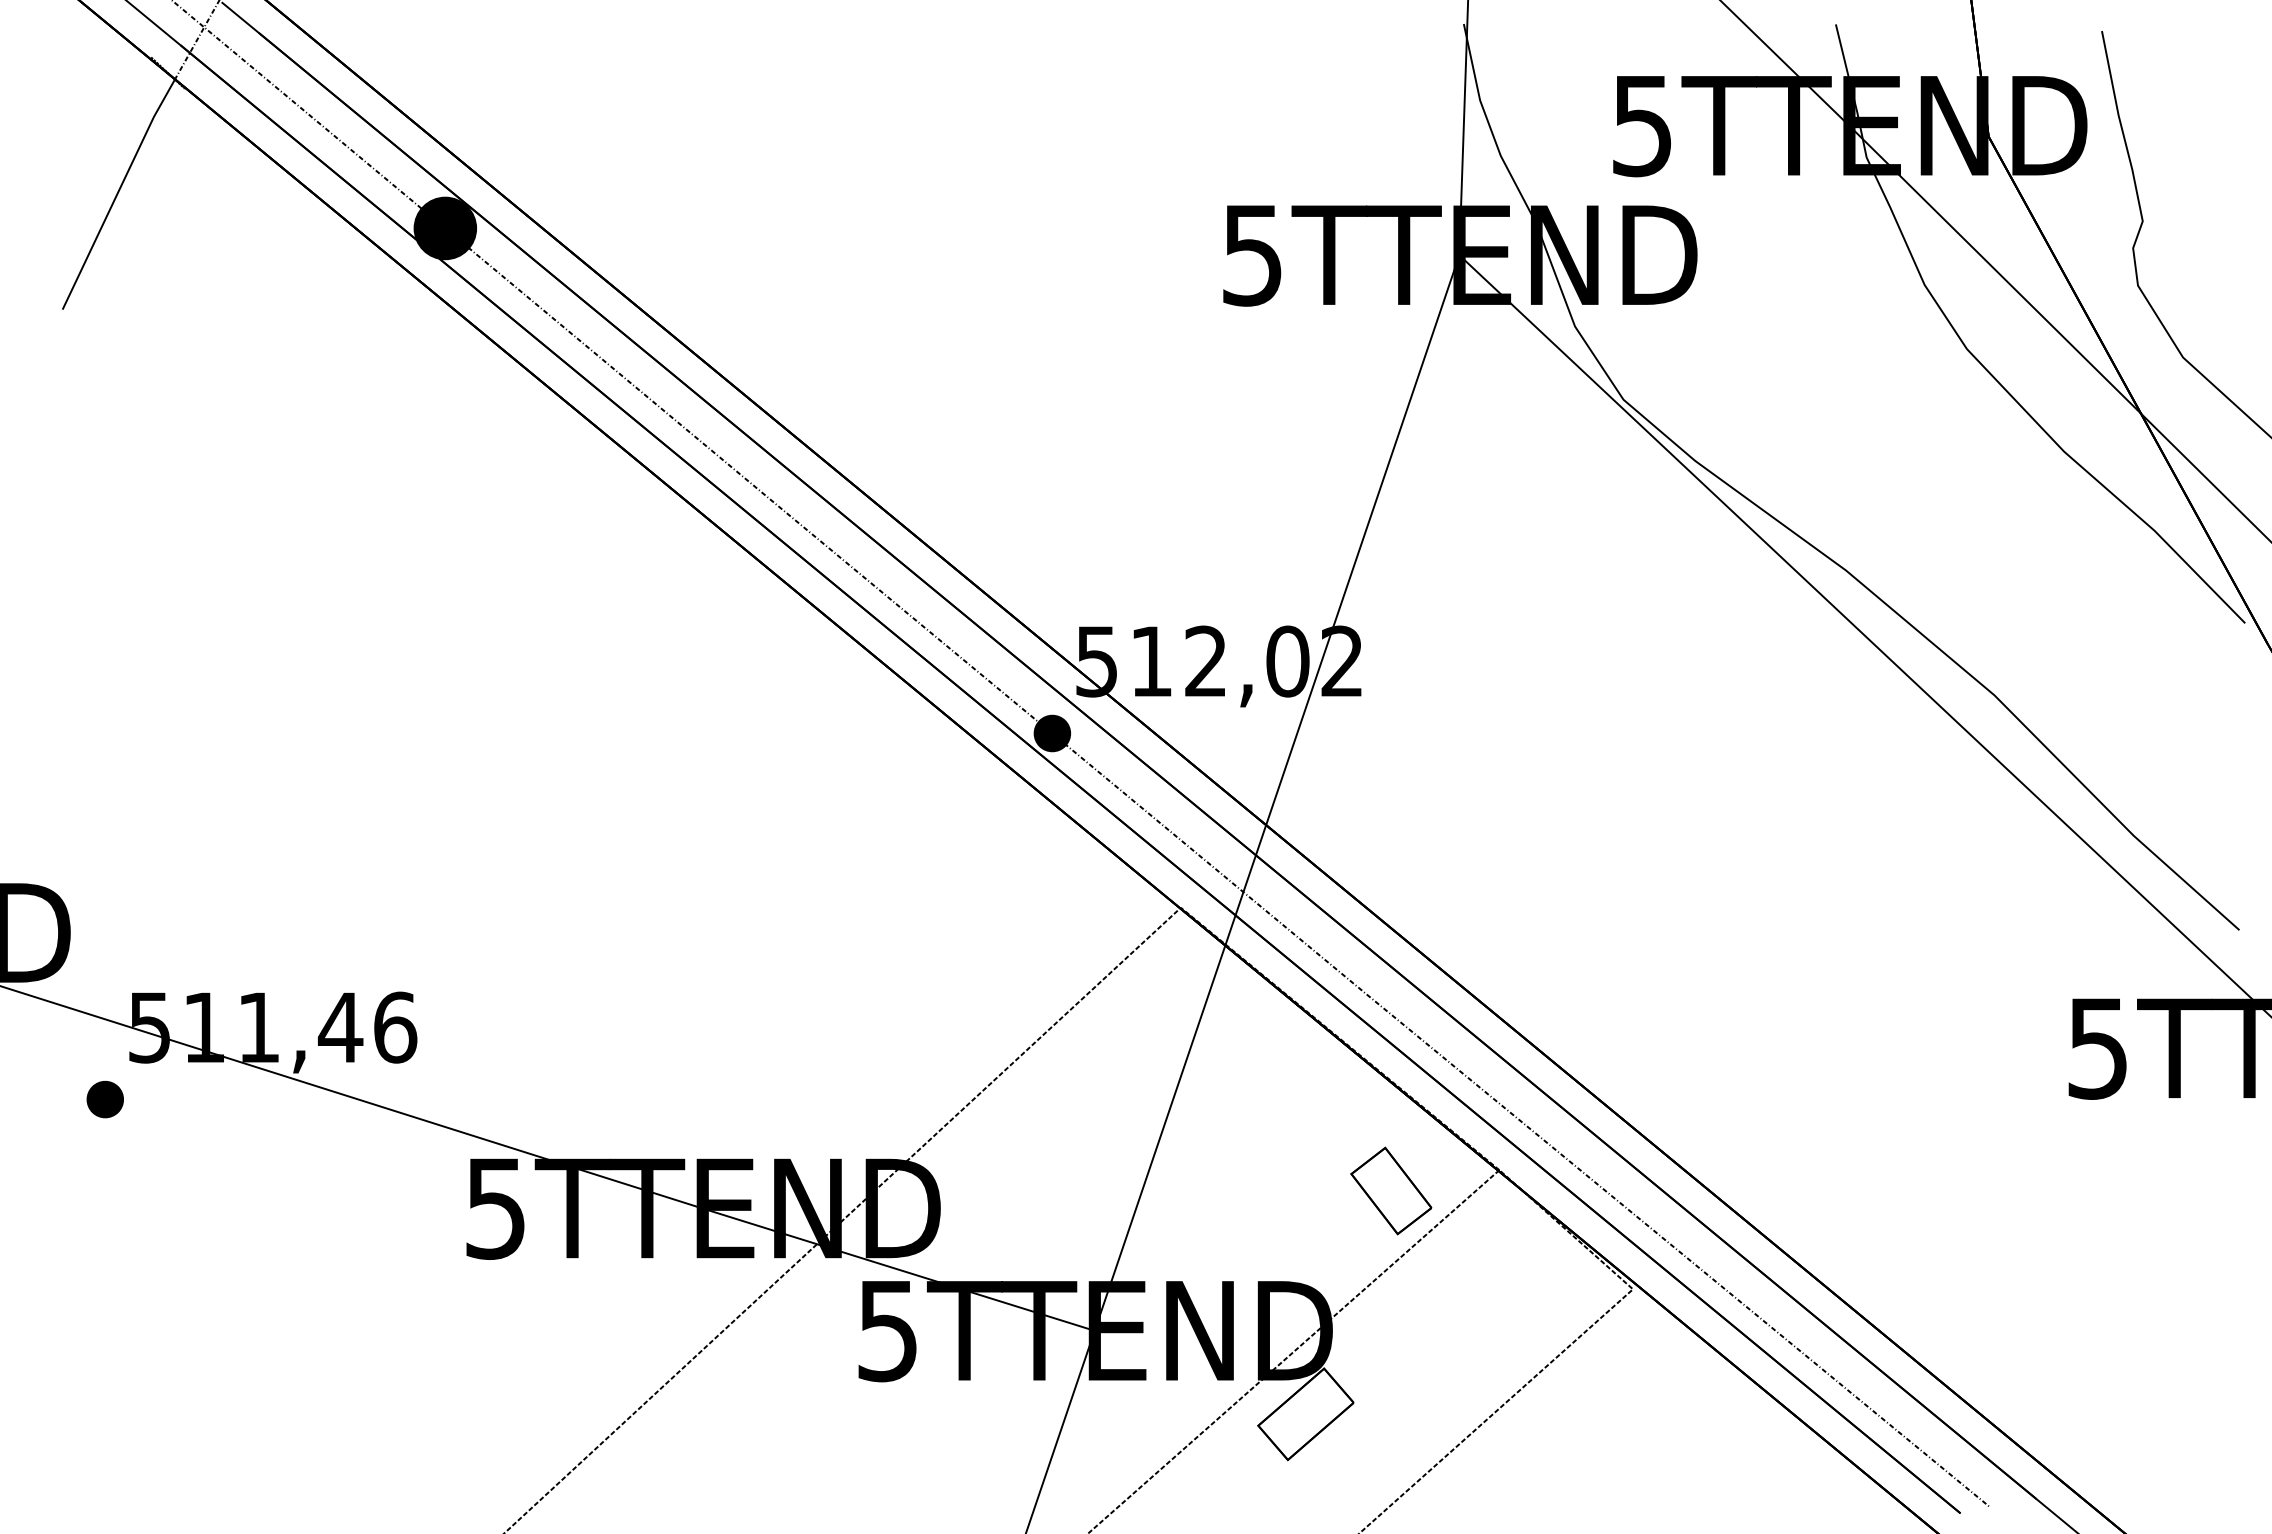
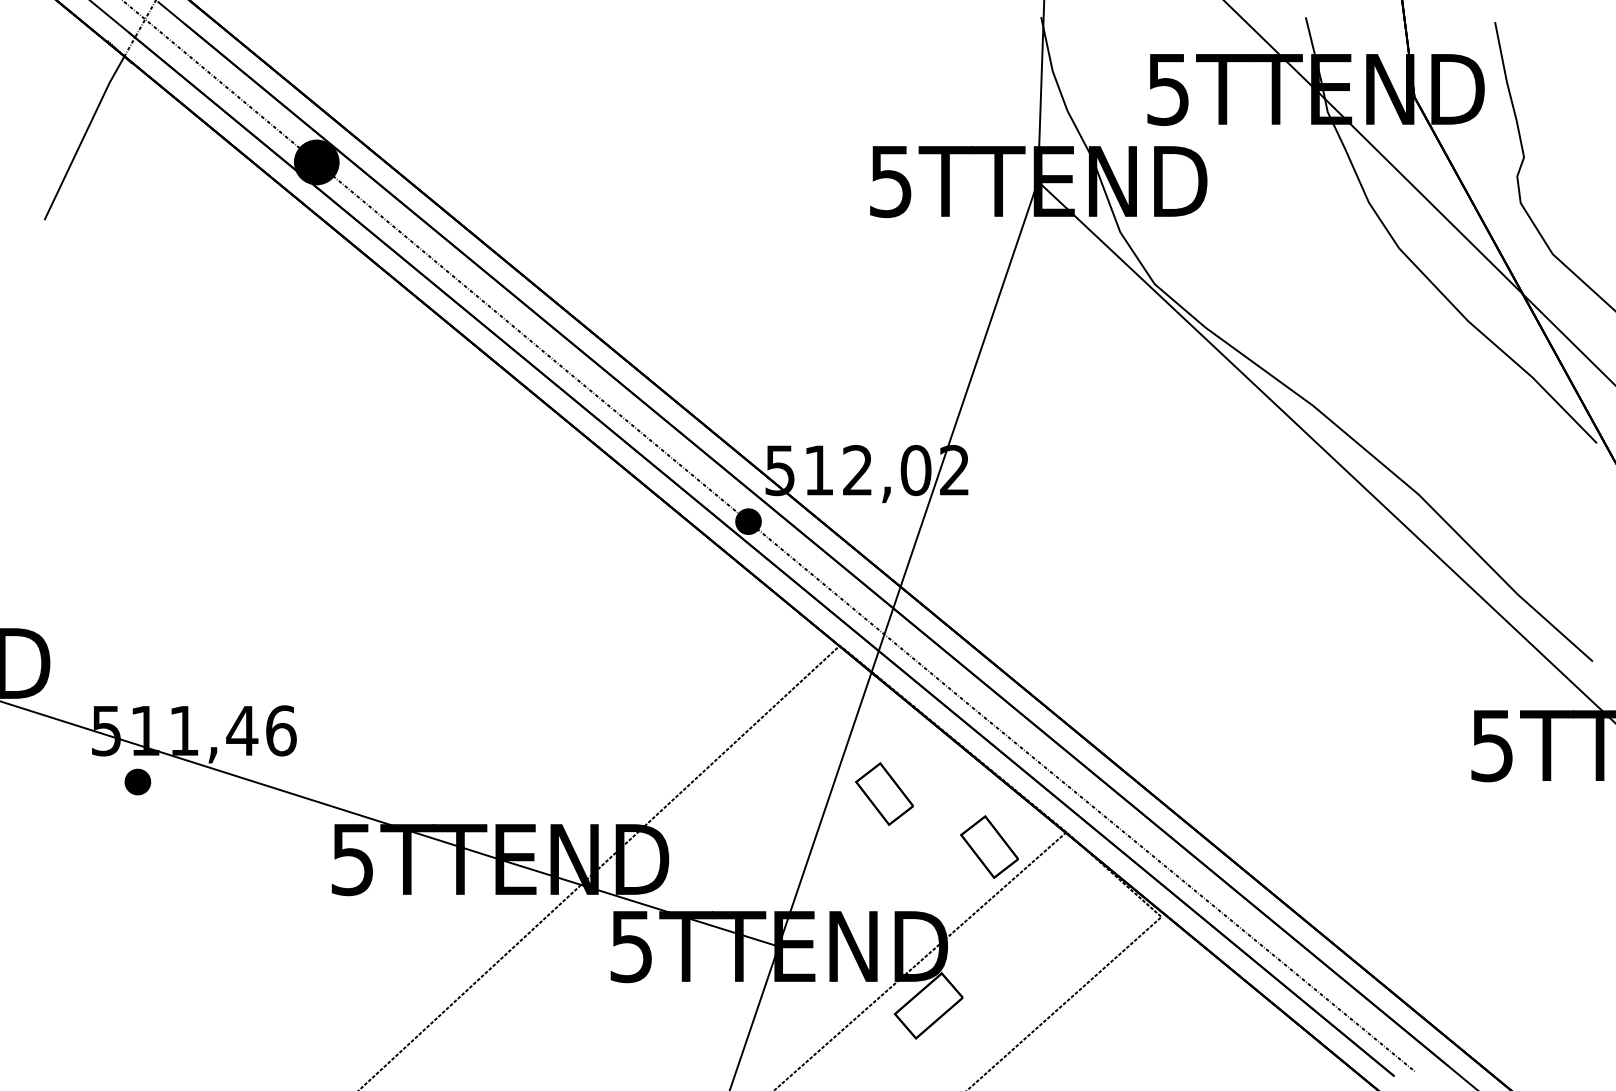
part: (104, 1098) -> (137, 781), moved
part: (1243, 1115) -> (884, 793), added

